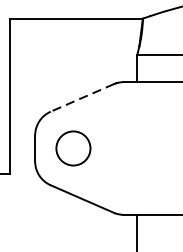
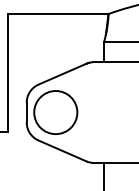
line: (82, 98) -> (62, 74), dashed -> solid
circle: (73, 148) -> (55, 112), size x1.67

